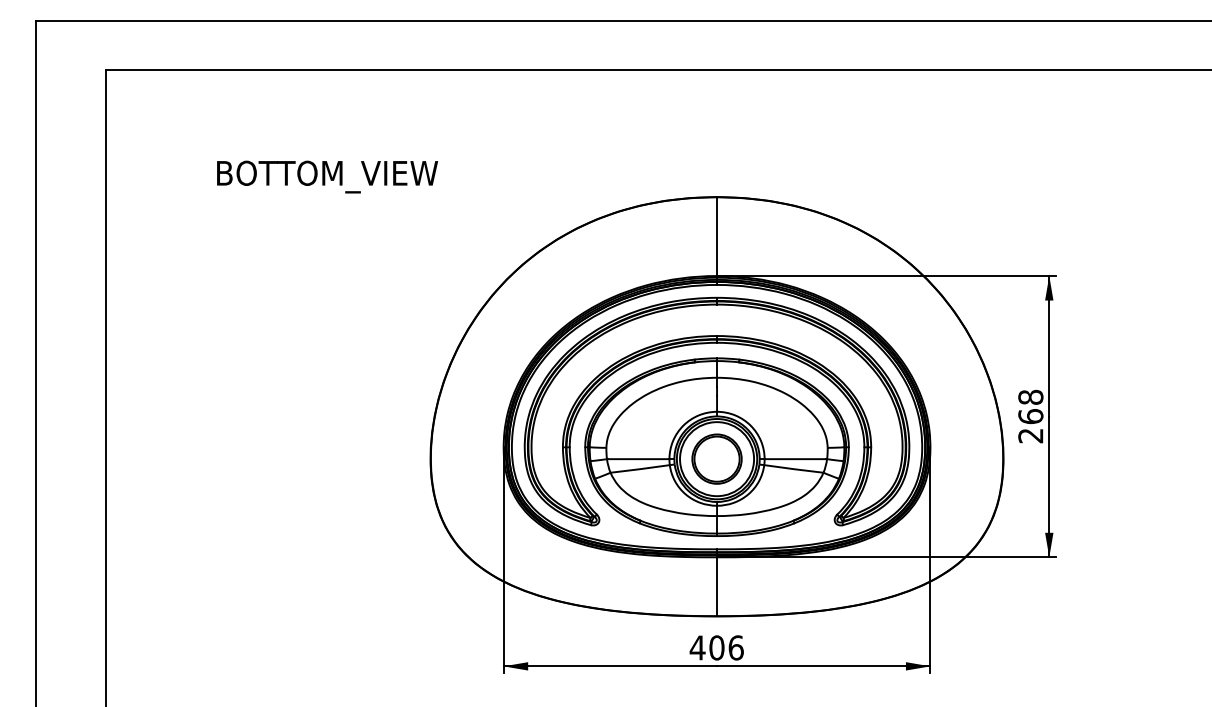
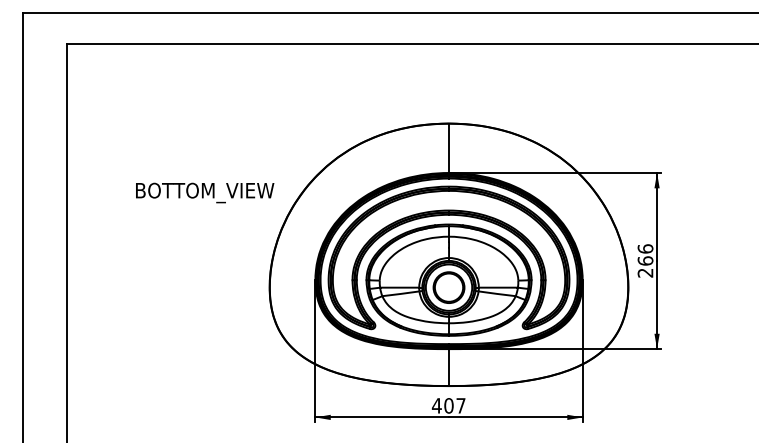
text: (328, 176) -> (205, 192), moved
text: (1030, 396) -> (645, 248), 268 -> 266
text: (735, 647) -> (460, 405), 406 -> 407

